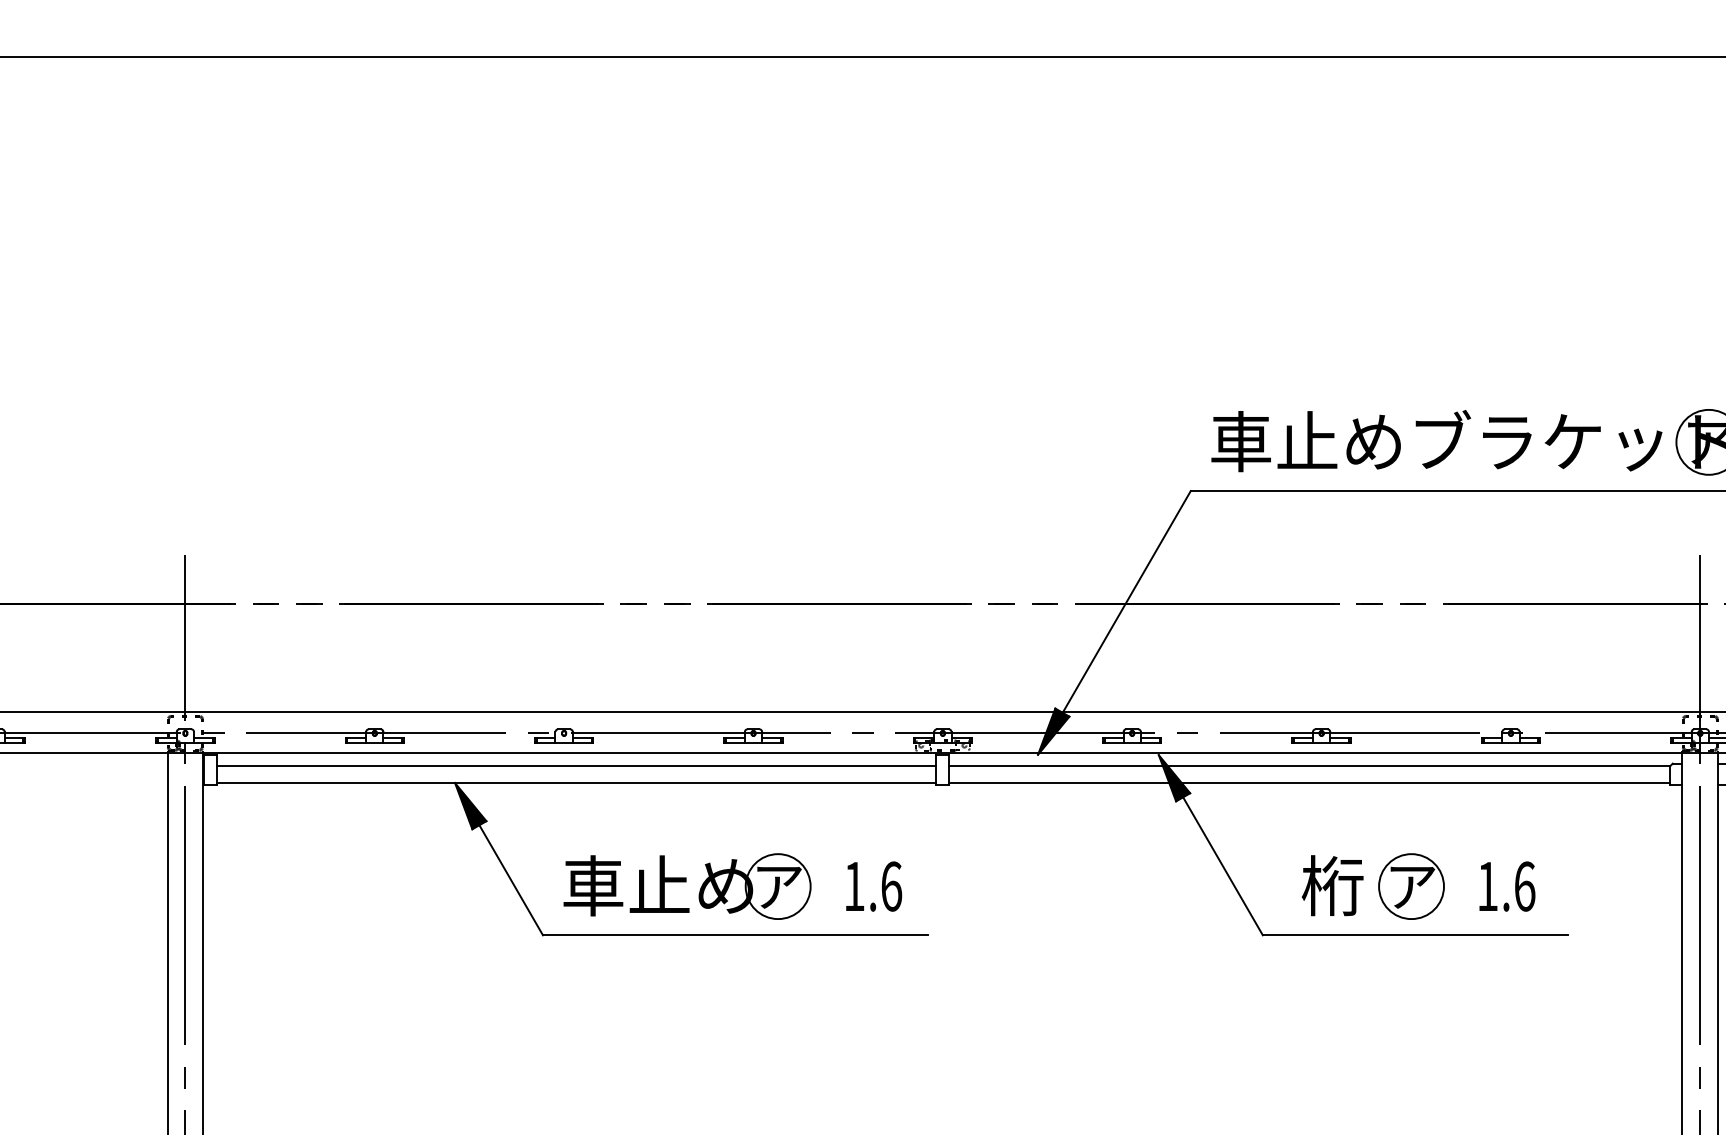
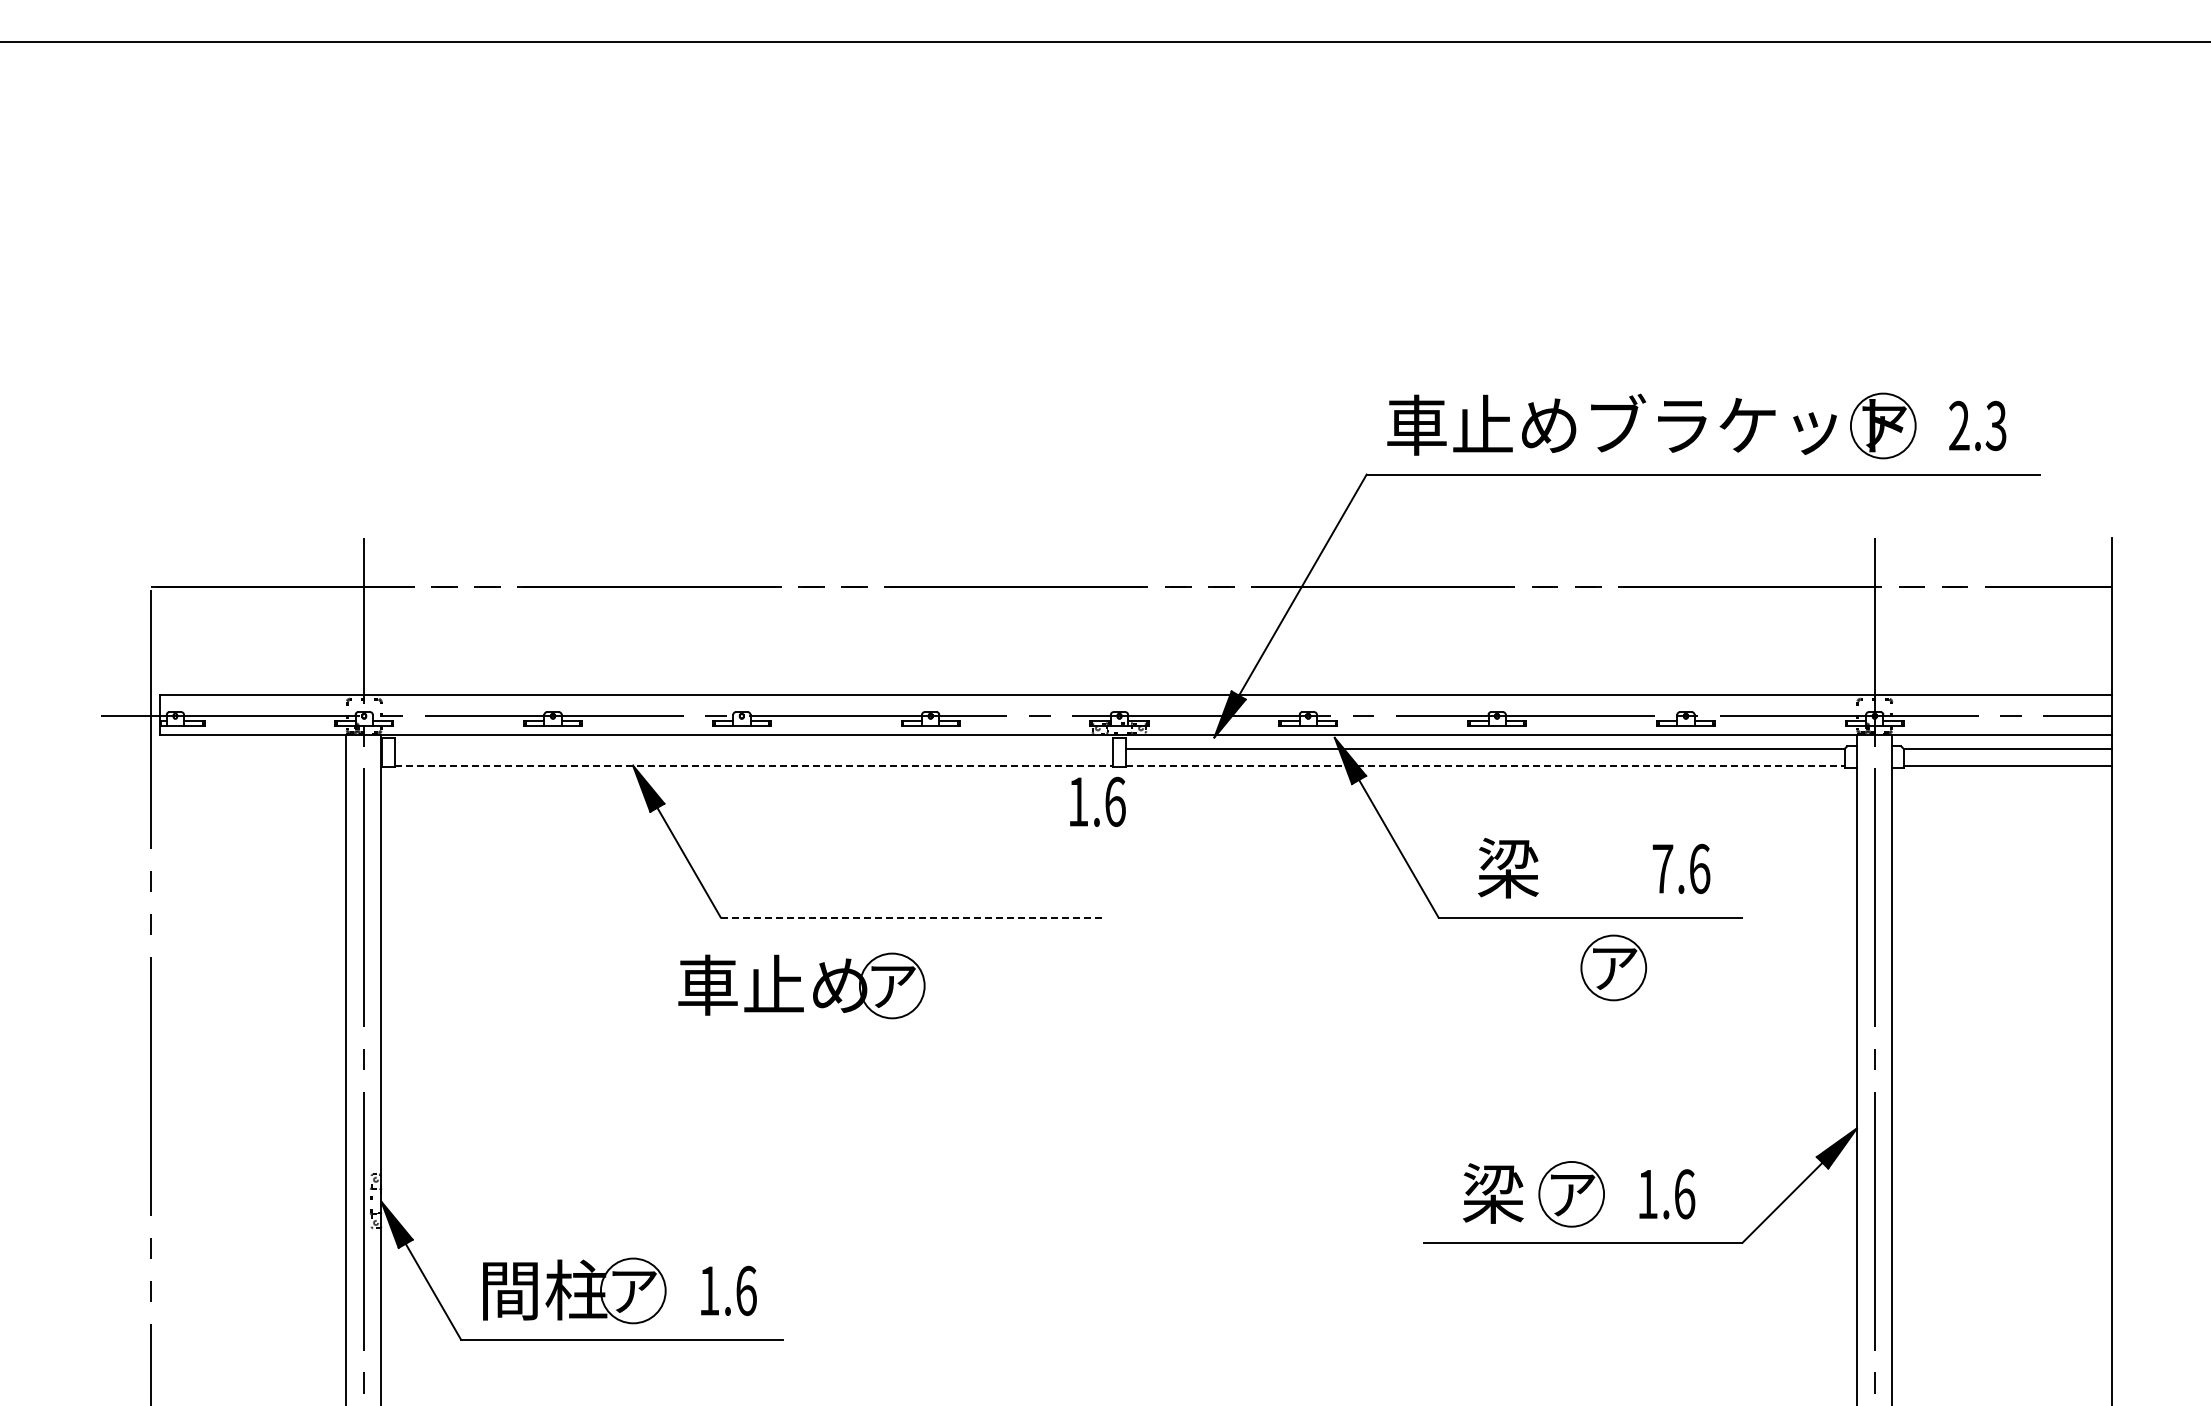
line: (576, 765) -> (754, 748), removed
line: (576, 783) -> (754, 766), solid -> dashed
line: (1309, 783) -> (1485, 766), solid -> dashed
text: (1332, 885) -> (1507, 867), 桁 -> 梁
part: (687, 886) -> (801, 985), moved
text: (873, 886) -> (1097, 801), moved
part: (1411, 886) -> (1613, 967), moved
text: (1487, 886) -> (1662, 868), 1.6 -> 7.6
line: (736, 935) -> (913, 917), solid -> dashed

